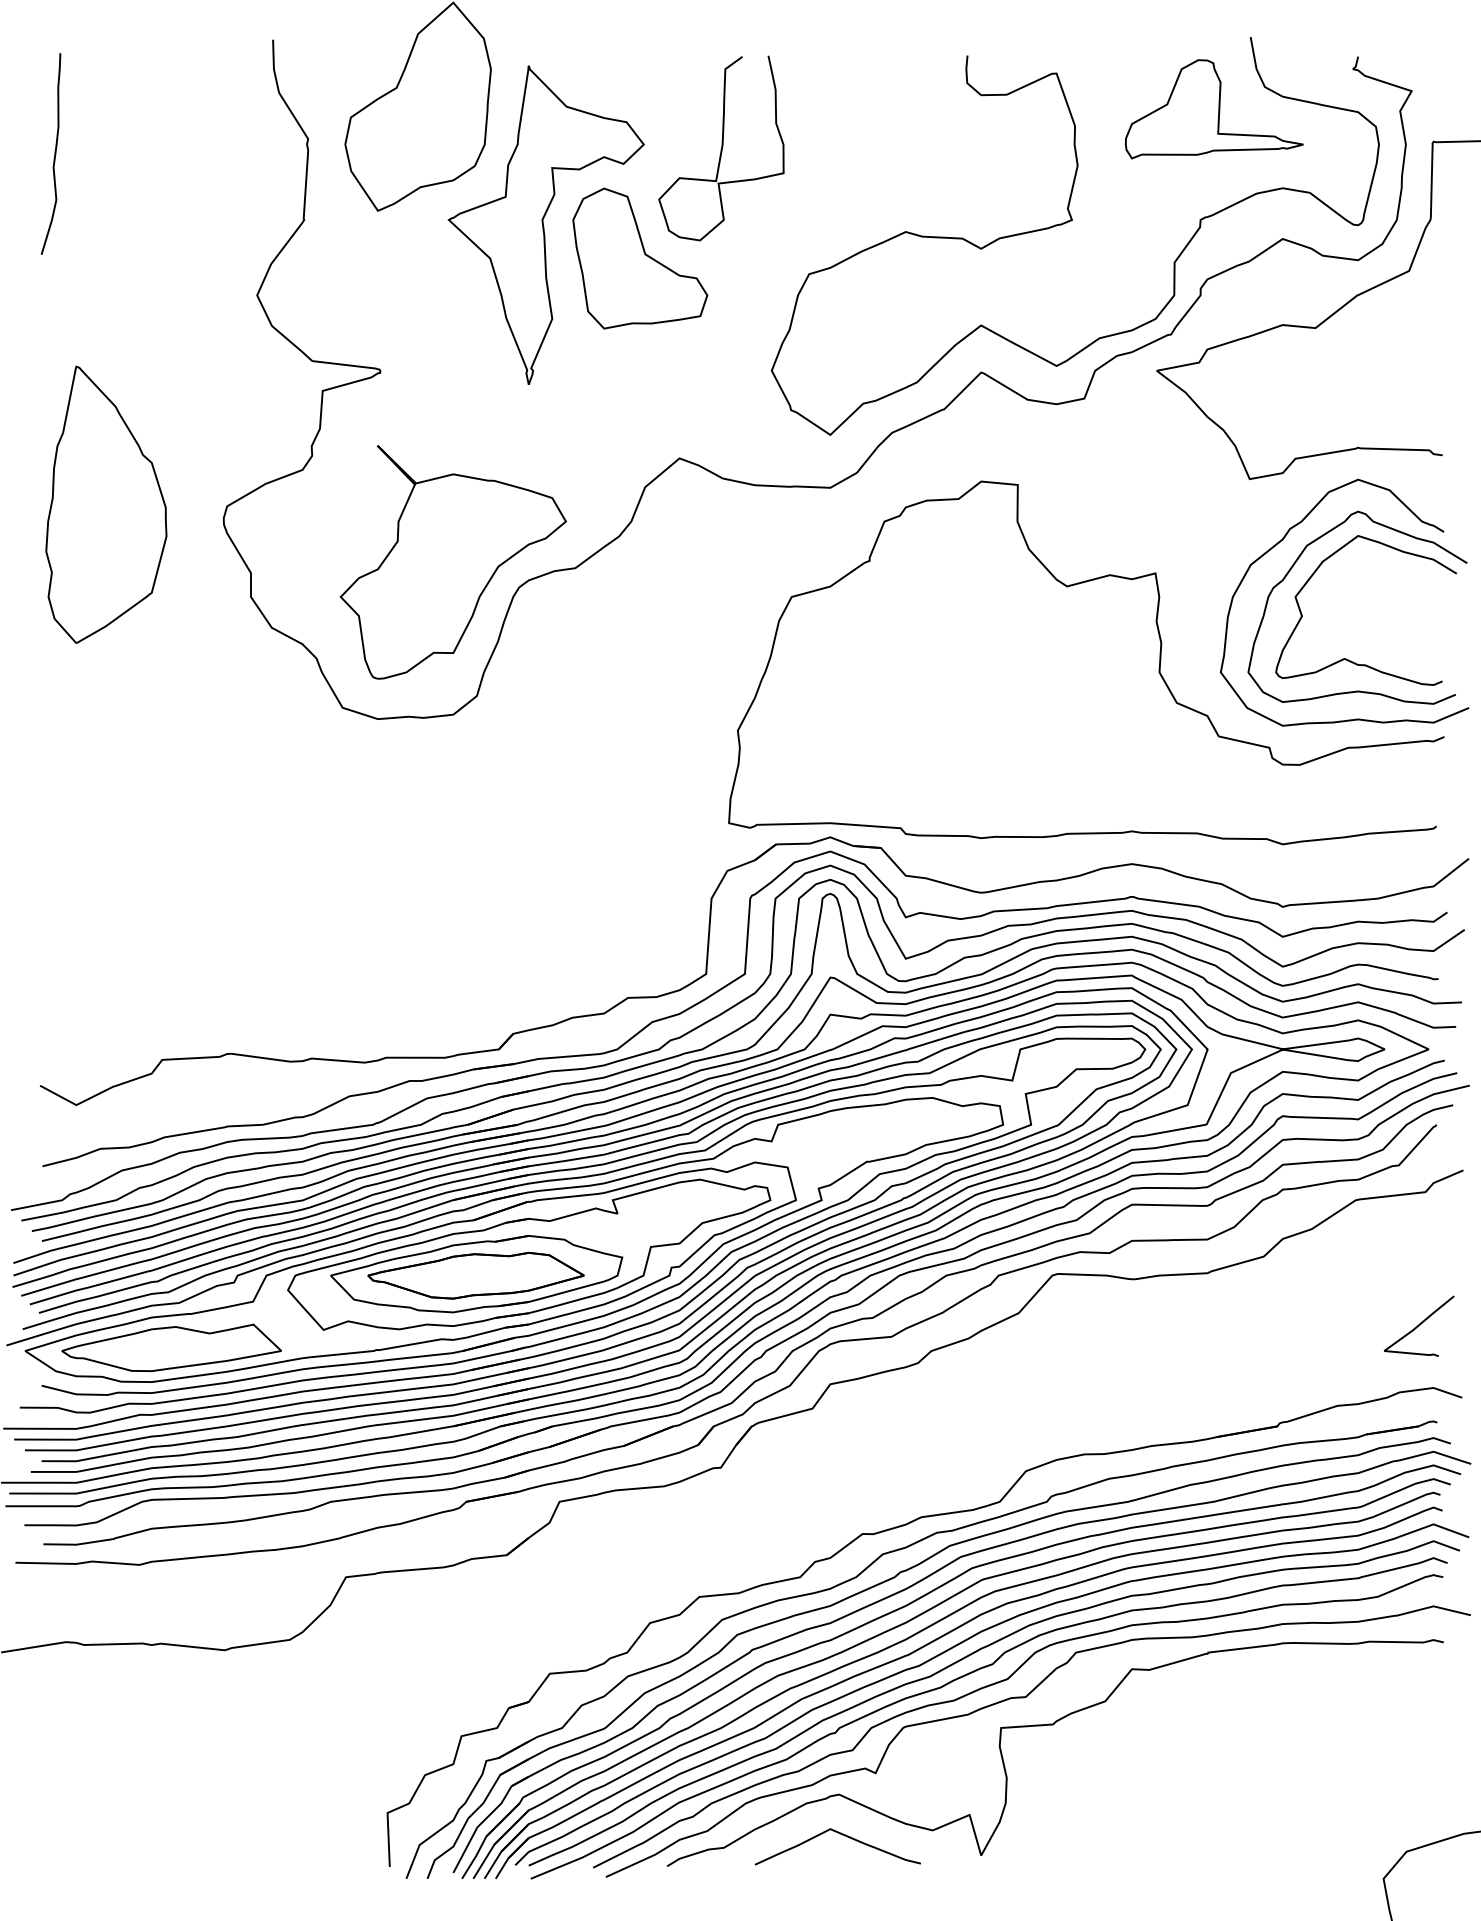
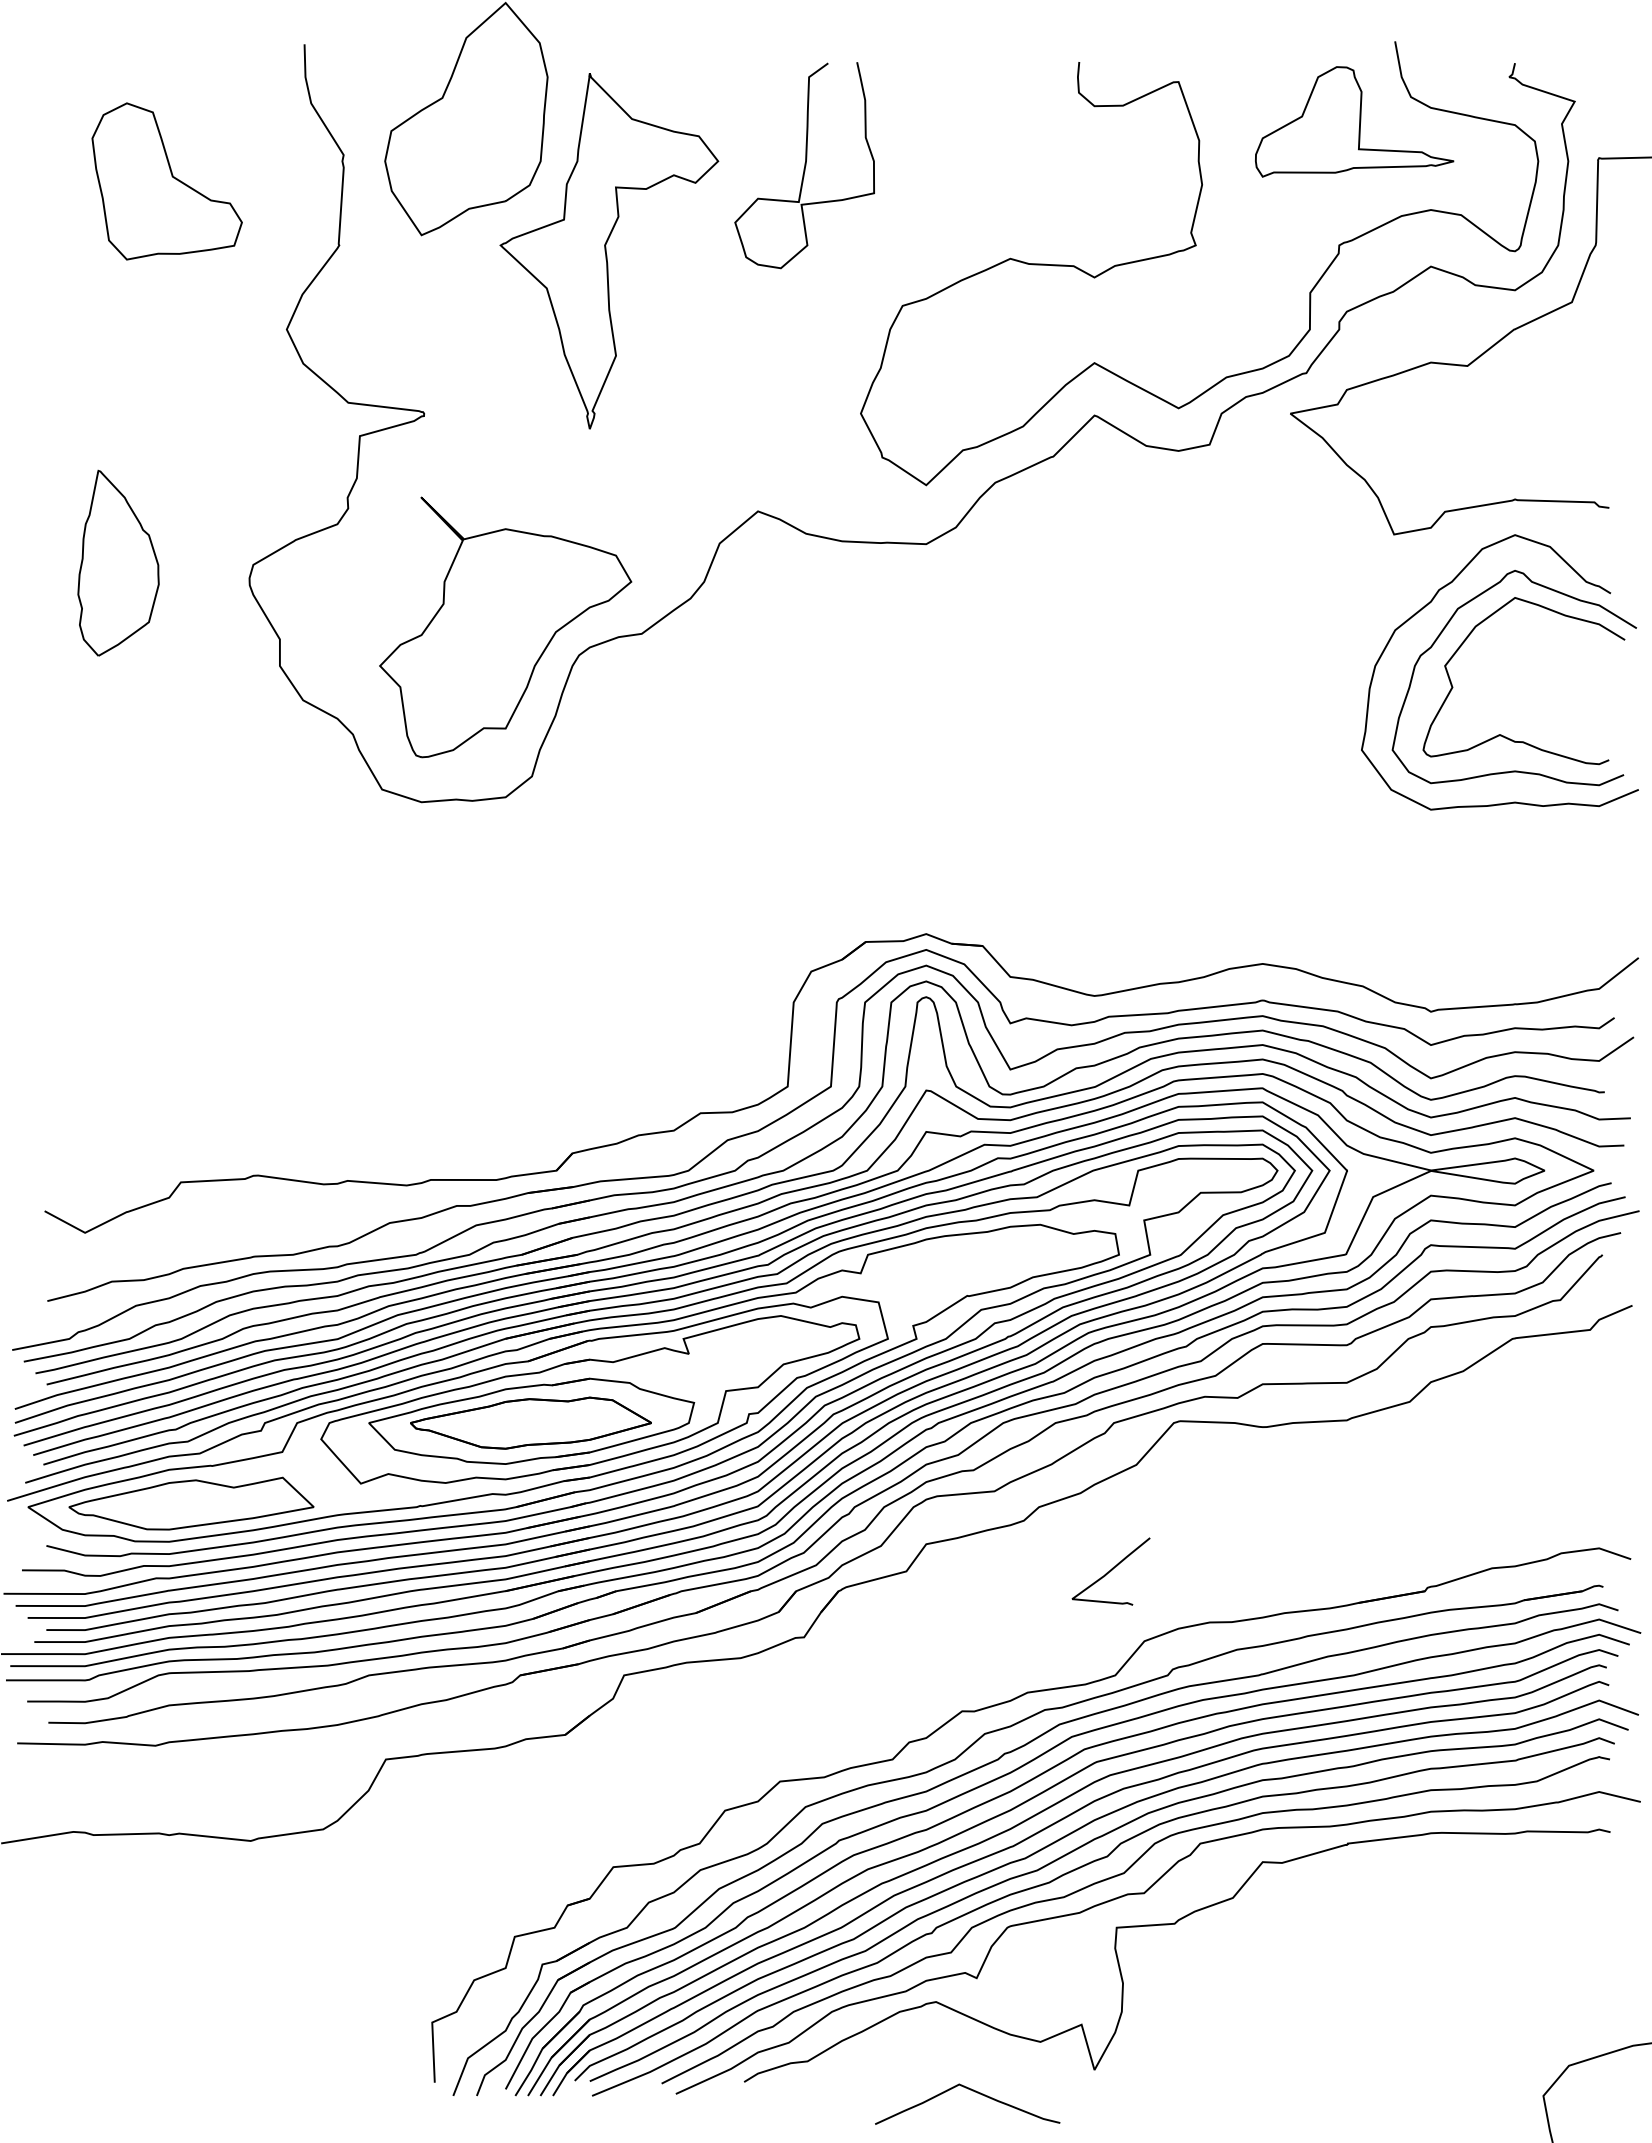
curve: (54, 153) -> (60, 171), removed
part: (639, 258) -> (166, 181), moved
part: (106, 505) -> (118, 563), size x0.6
curve: (1158, 667) -> (1292, 744), removed
curve: (1418, 1326) -> (1110, 1571), moved
curve: (842, 1835) -> (972, 2091), moved

